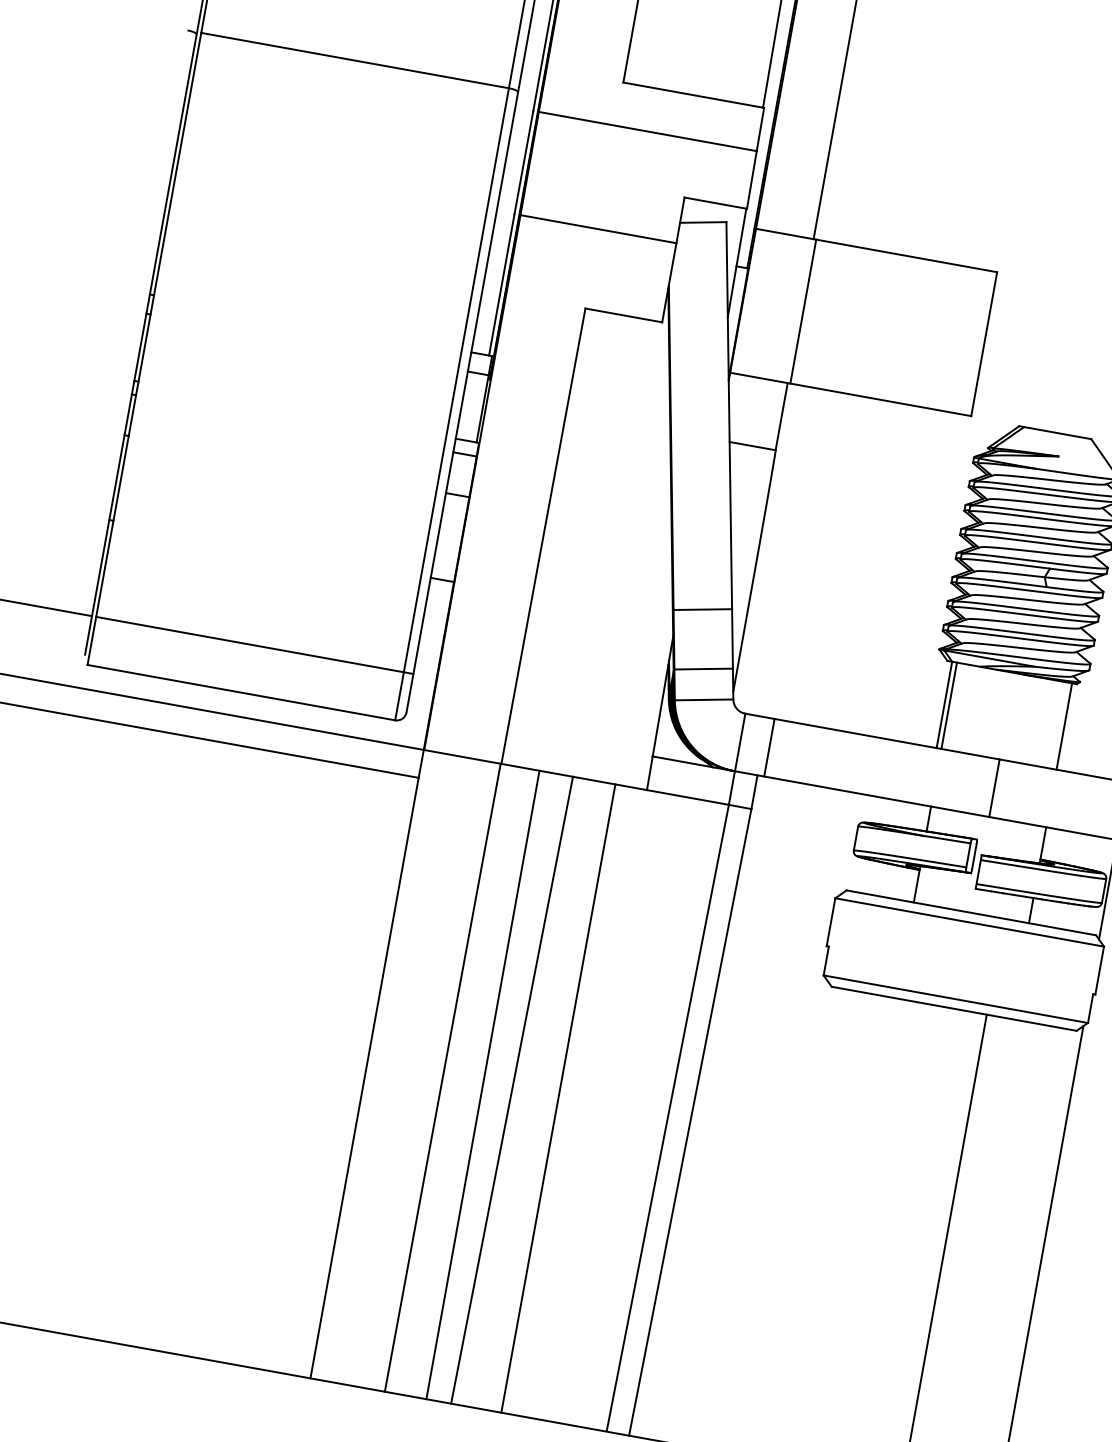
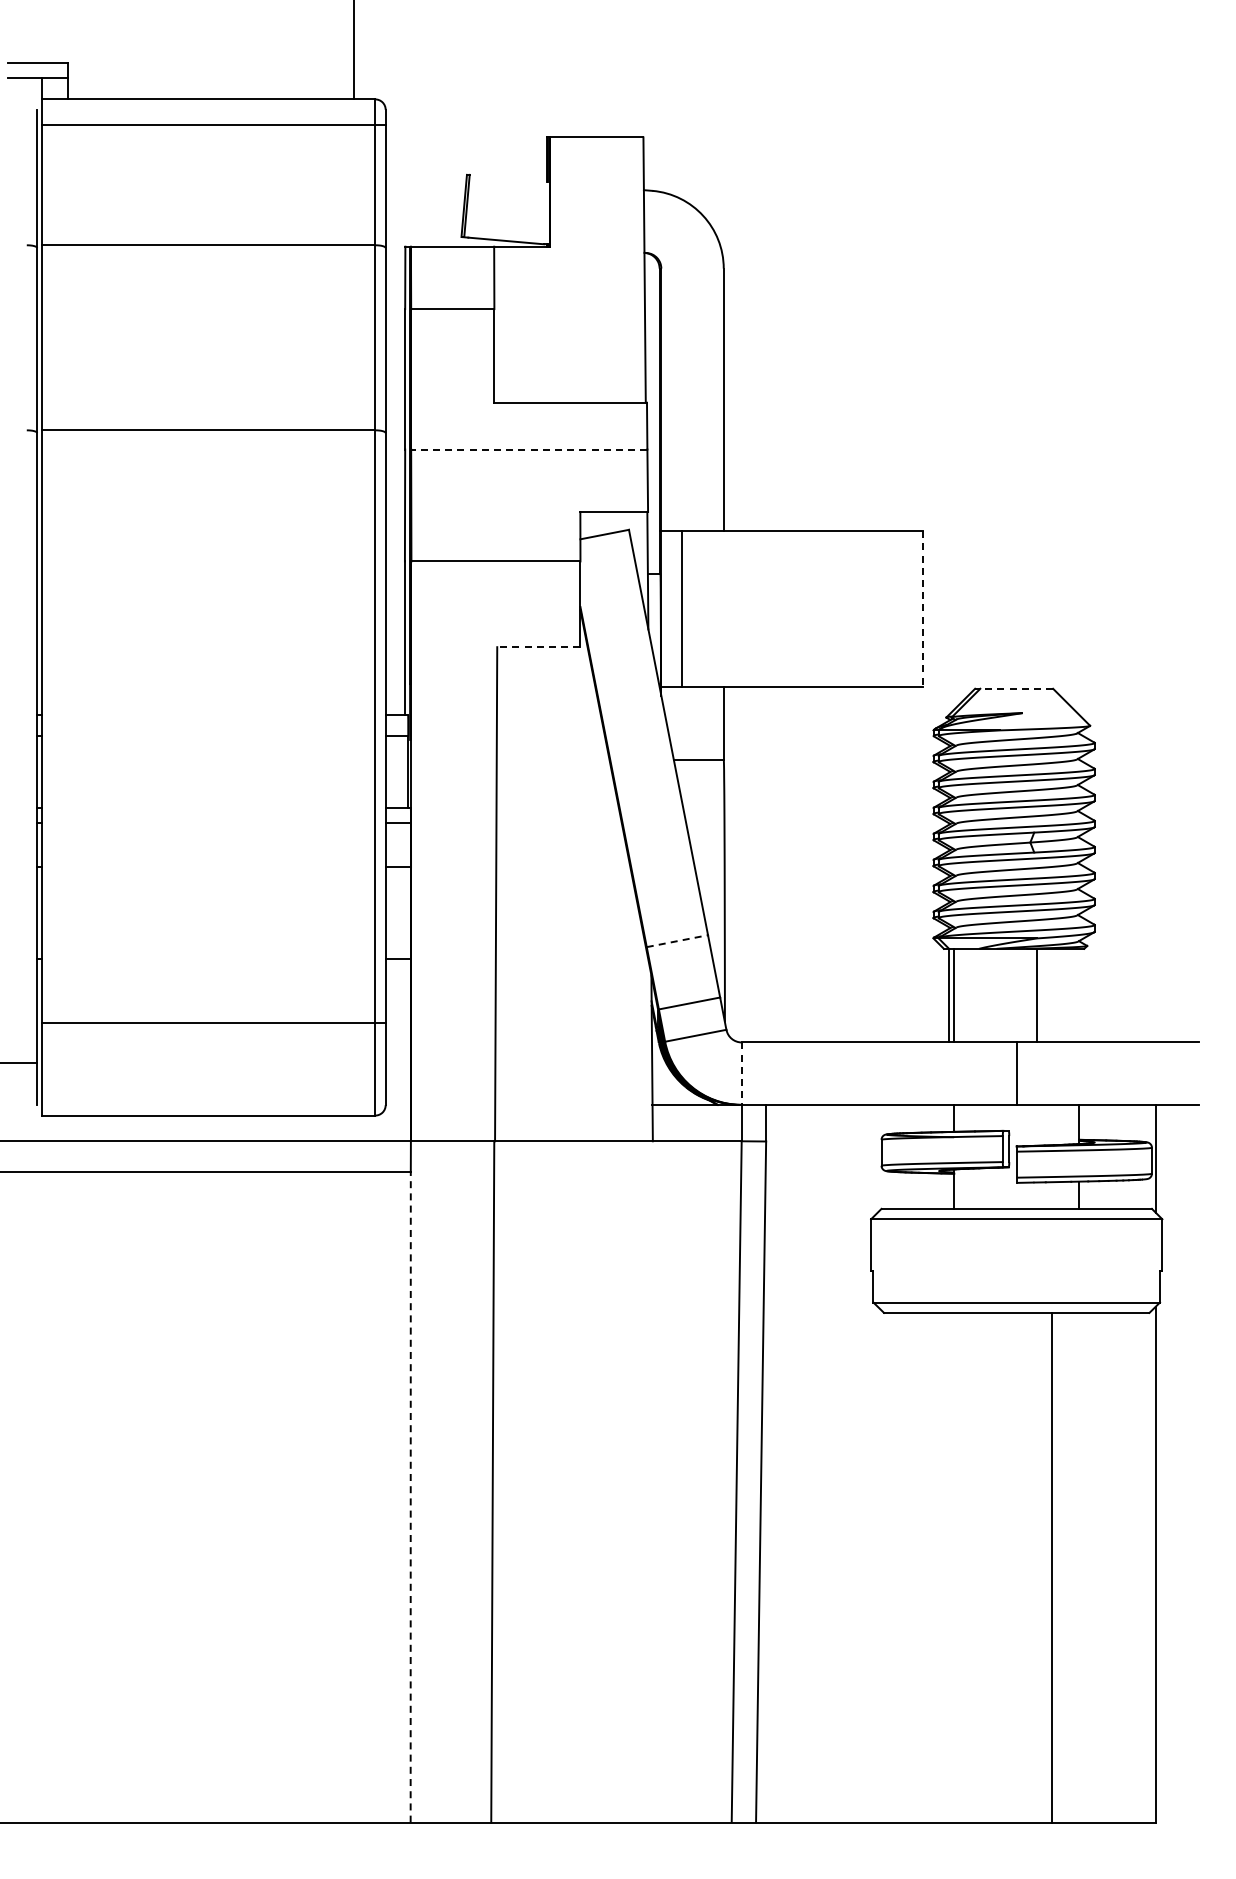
line: (647, 131) -> (528, 449), solid -> dashed
line: (803, 311) -> (681, 609), moved
line: (623, 315) -> (538, 647), solid -> dashed
line: (983, 344) -> (922, 609), solid -> dashed
line: (1054, 432) -> (1013, 688), solid -> dashed
line: (702, 609) -> (677, 941), solid -> dashed
line: (254, 645) -> (213, 1023), moved
line: (1064, 726) -> (1037, 995), moved
line: (739, 743) -> (741, 1074), solid -> dashed
line: (769, 747) -> (773, 1073), removed
line: (364, 1078) -> (410, 1497), solid -> dashed
line: (483, 1084) -> (536, 1481), removed
line: (511, 1089) -> (567, 1481), removed
line: (557, 1098) -> (617, 1481), removed

